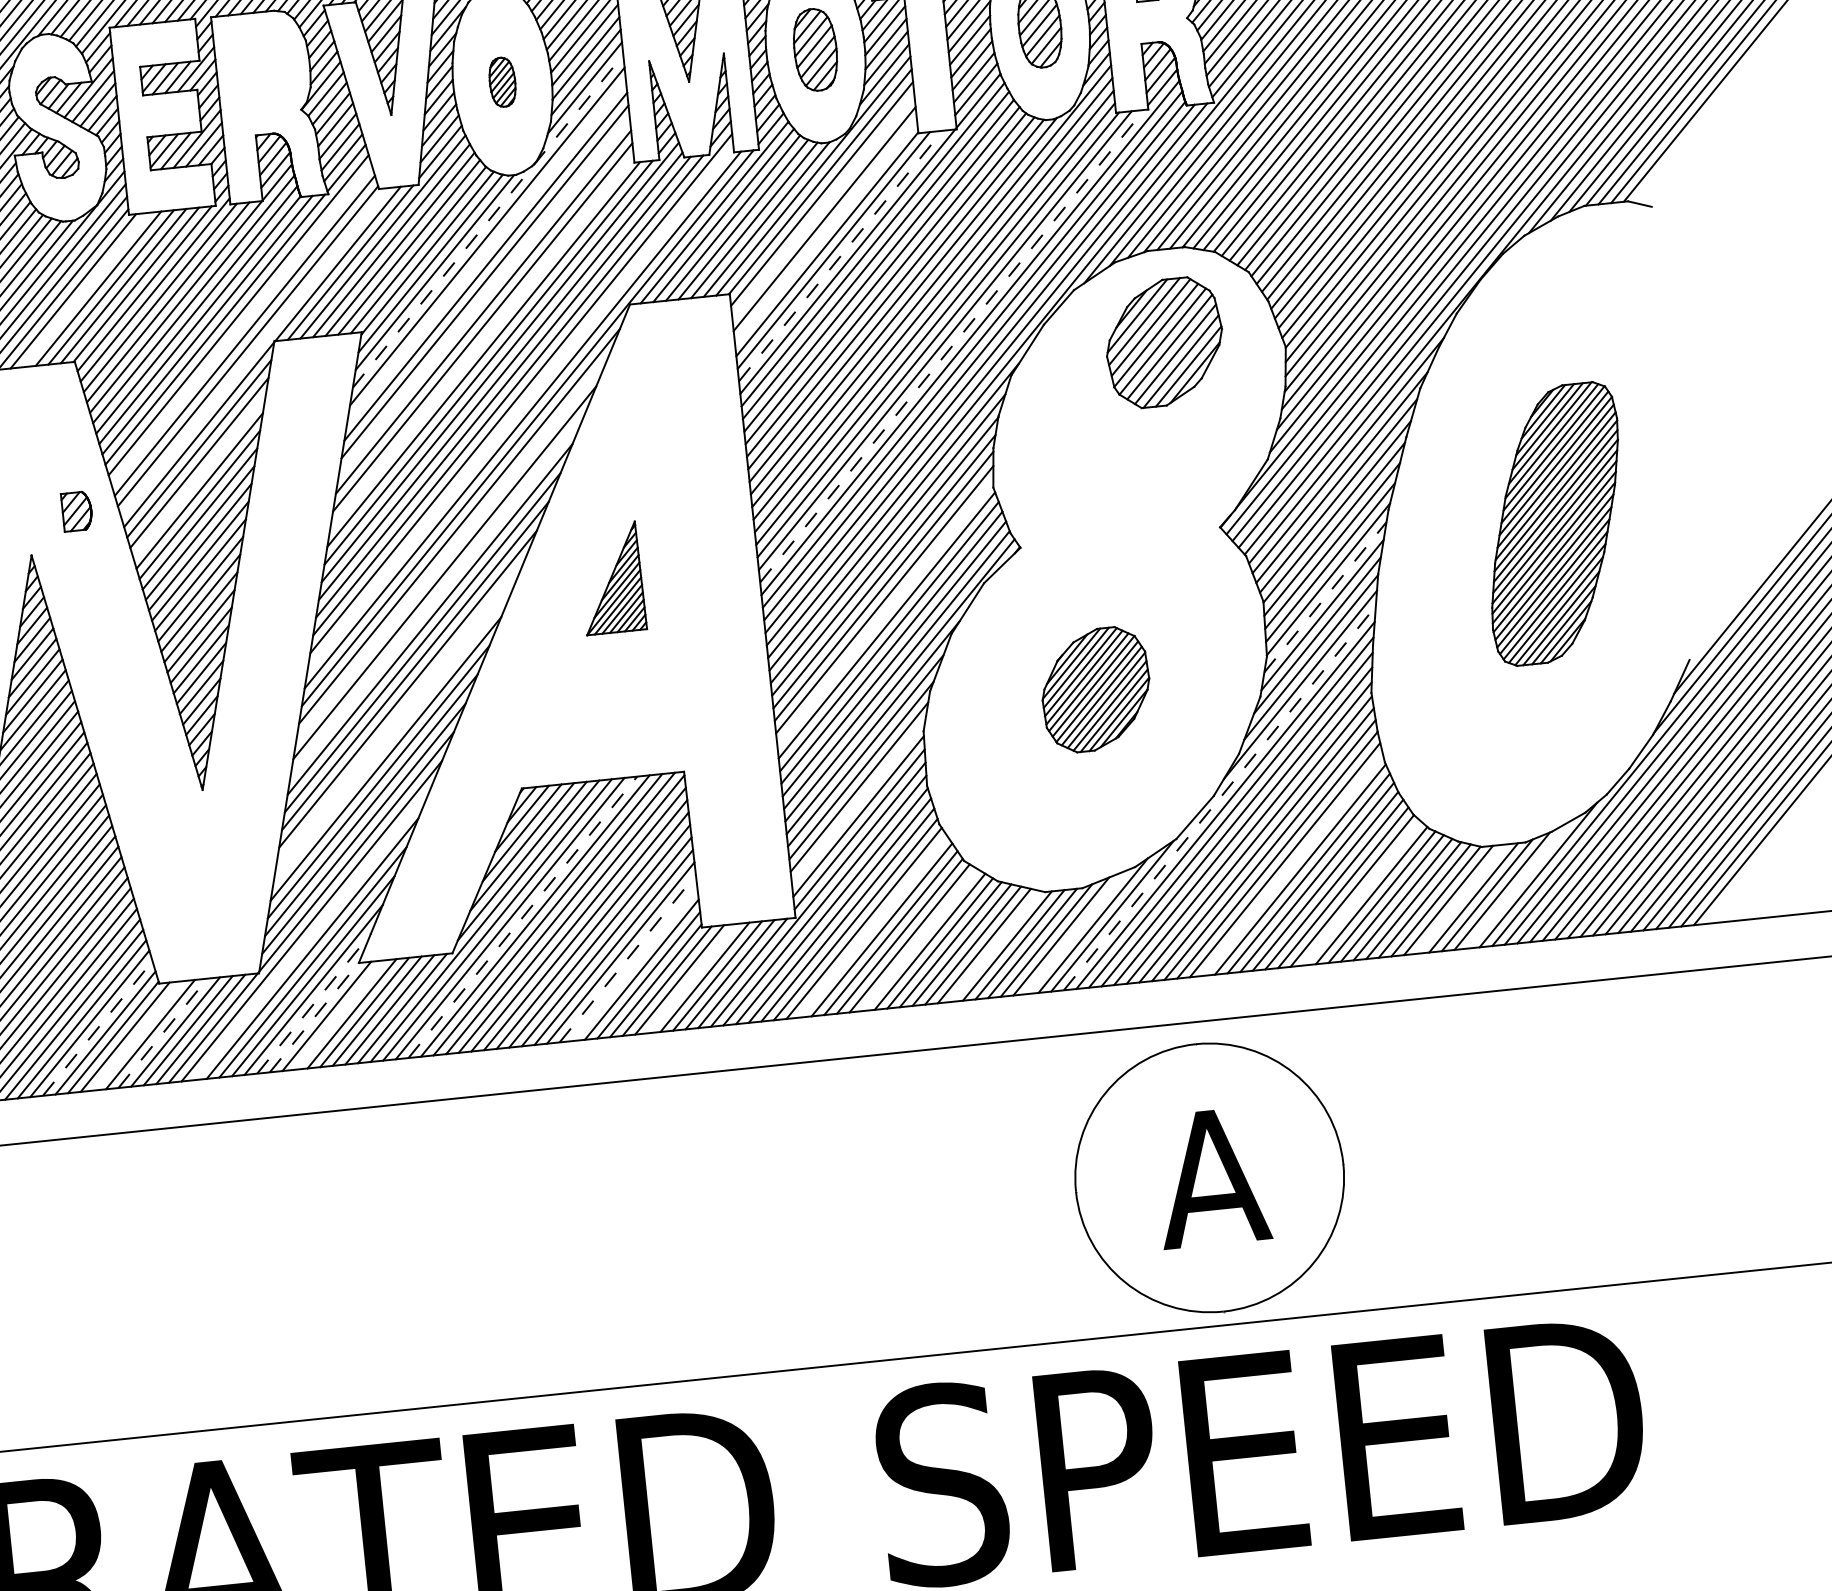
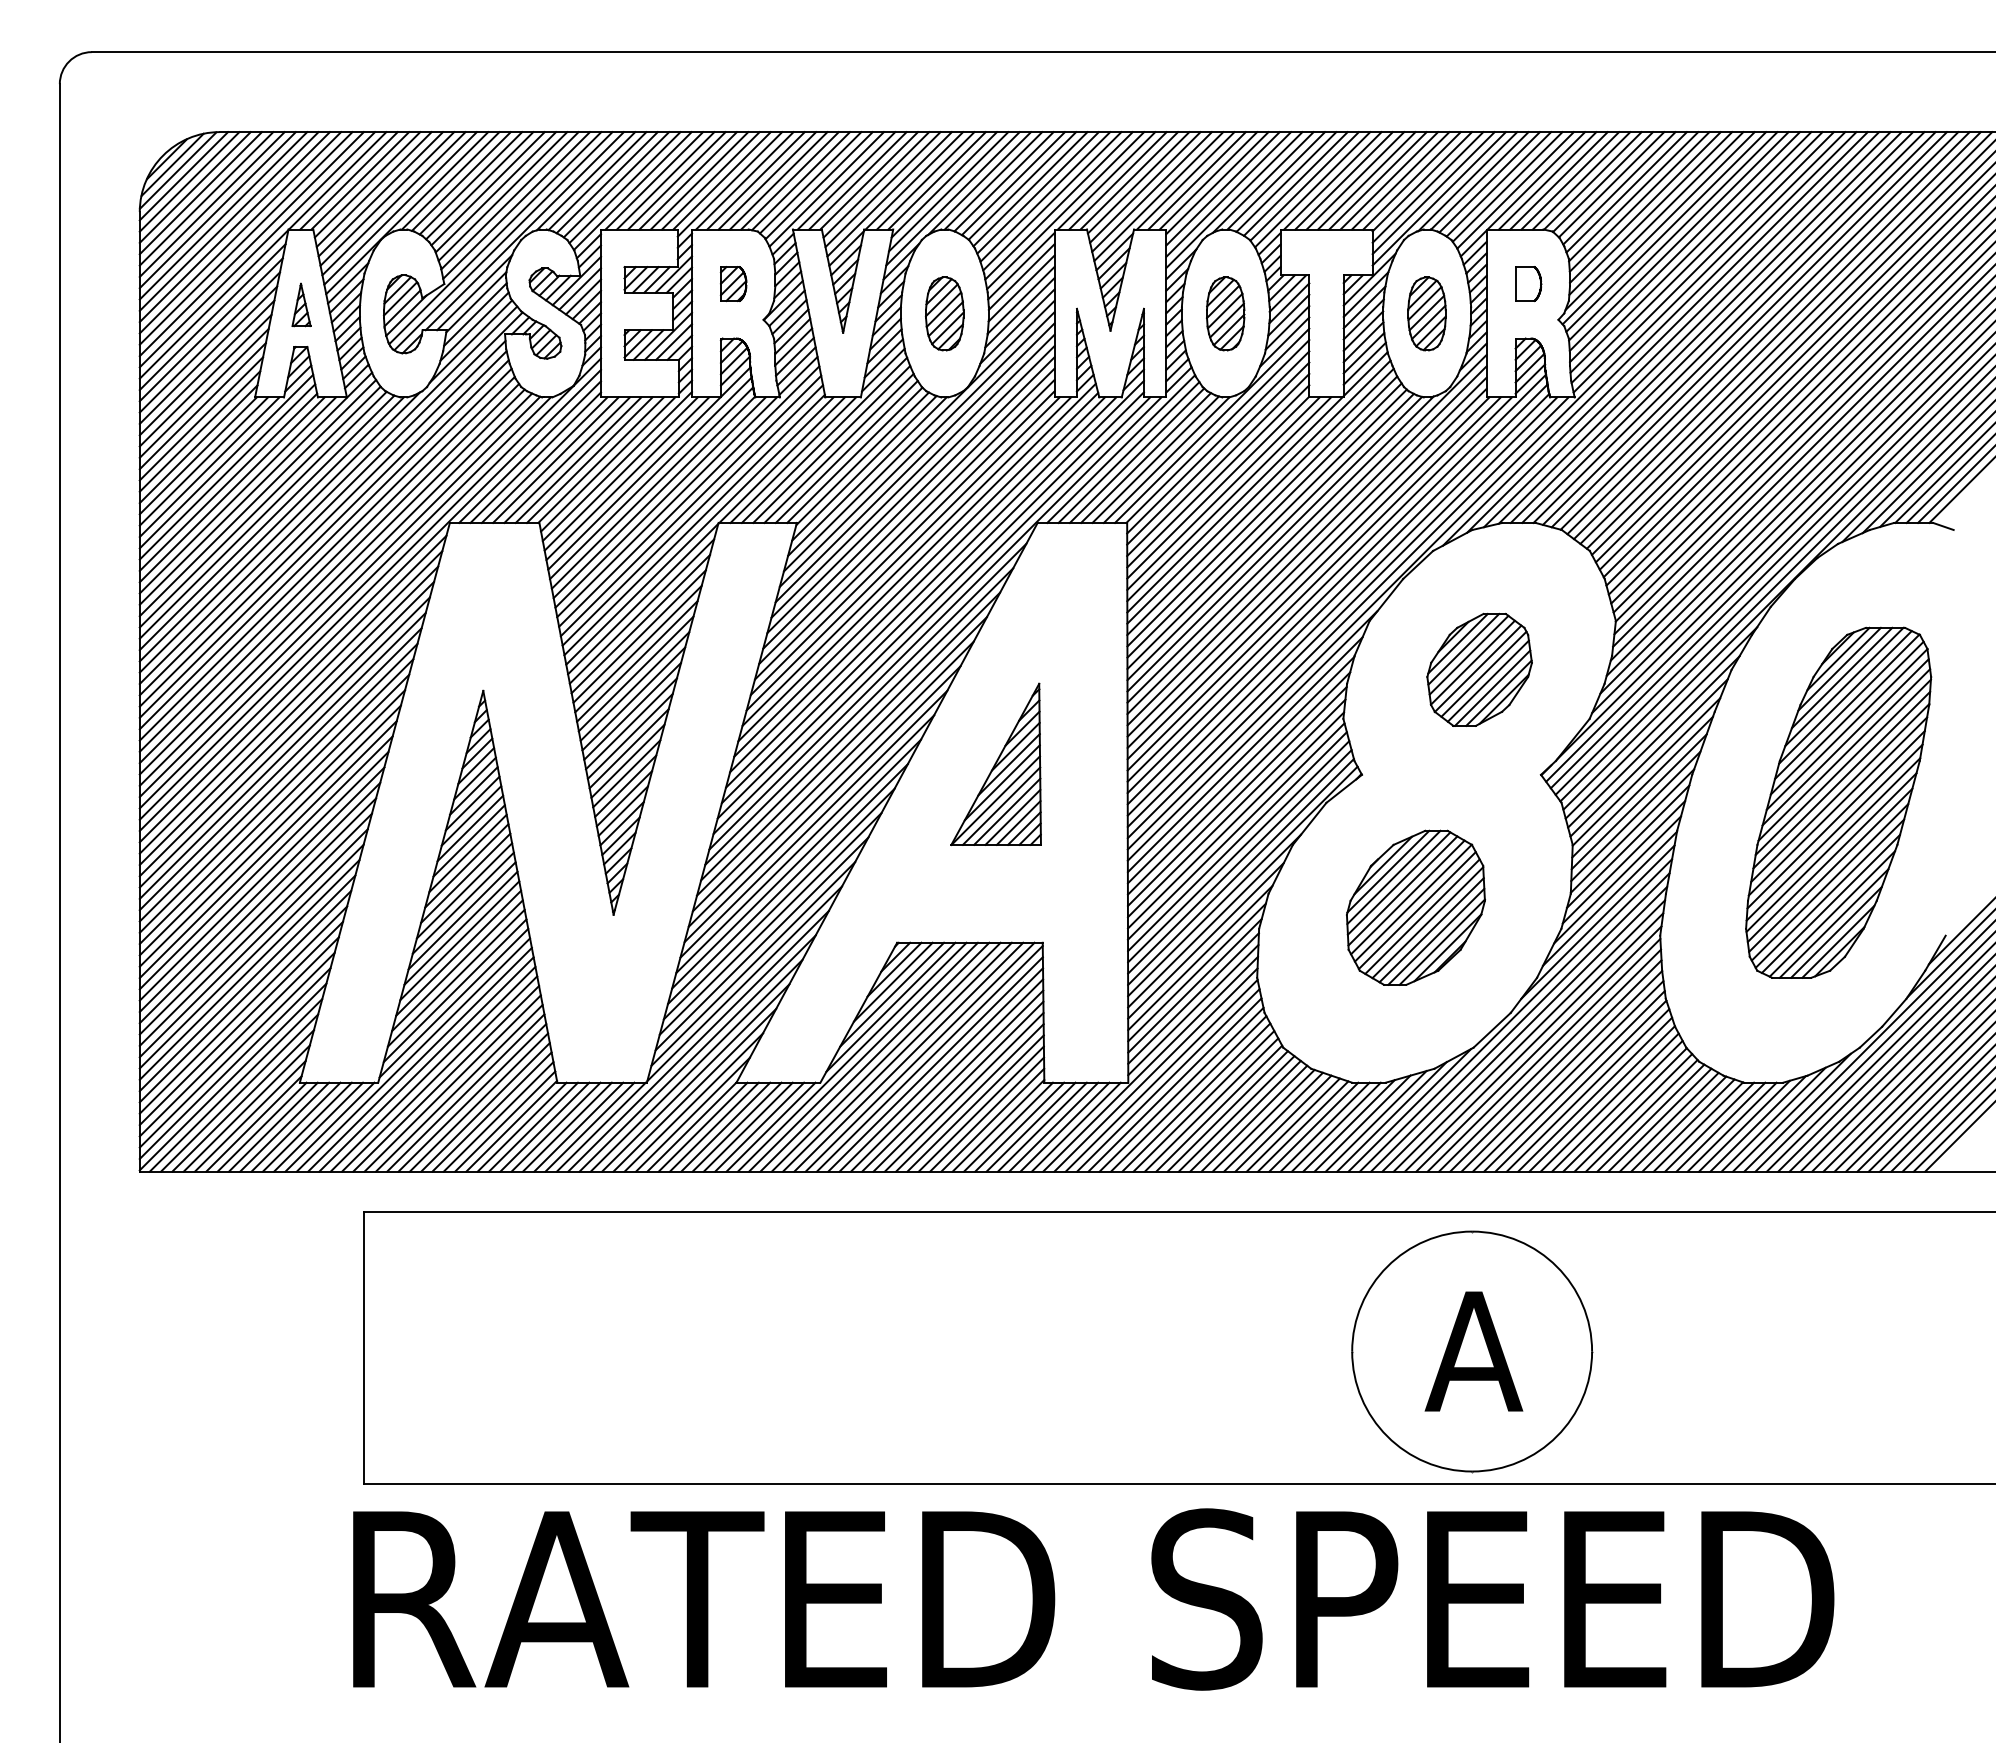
part: (502, 81) -> (944, 313), size x1.67
line: (823, 206) -> (1218, 453), added
line: (488, 220) -> (919, 435), dashed -> solid
line: (826, 231) -> (1218, 476), added
line: (485, 251) -> (914, 462), added
line: (841, 255) -> (1229, 498), dashed -> solid
line: (85, 289) -> (555, 459), added
line: (483, 296) -> (908, 502), added
line: (241, 325) -> (690, 505), added
line: (481, 342) -> (902, 543), added
part: (1164, 342) -> (1479, 669), moved
line: (951, 346) -> (1319, 589), dashed -> solid
line: (254, 351) -> (699, 530), added
line: (520, 408) -> (930, 605), added
line: (199, 476) -> (639, 636), added
part: (76, 512) -> (733, 284), moved
part: (1554, 523) -> (1838, 802), size x1.43
line: (452, 549) -> (857, 724), added
part: (610, 578) -> (995, 764), size x1.67
line: (437, 596) -> (839, 764), added
line: (1325, 597) -> (1628, 846), dashed -> solid
line: (884, 613) -> (1235, 820), added
part: (1095, 689) -> (1415, 907), size x1.43
line: (400, 711) -> (796, 863), added
line: (392, 736) -> (787, 884), added
line: (1219, 798) -> (1515, 1015), dashed -> solid
line: (858, 801) -> (1194, 985), added
line: (1292, 865) -> (1574, 1081), added
line: (1518, 884) -> (1773, 1119), added
line: (1362, 892) -> (1633, 1112), added
line: (1460, 898) -> (1720, 1126), added
line: (523, 917) -> (886, 1057), dashed -> solid
line: (873, 926) -> (1196, 1097), added
line: (1075, 932) -> (1375, 1121), added
line: (312, 934) -> (697, 1053), added
line: (919, 939) -> (1236, 1113), added
line: (995, 946) -> (1303, 1126), added
line: (628, 958) -> (976, 1103), dashed -> solid
line: (633, 963) -> (980, 1108), added
line: (691, 977) -> (1030, 1126), added
line: (313, 1003) -> (692, 1114), dashed -> solid
line: (338, 1014) -> (713, 1126), added
line: (314, 1016) -> (692, 1126), dashed -> solid
line: (97, 1028) -> (498, 1116), dashed -> solid
line: (163, 1033) -> (556, 1127), dashed -> solid
line: (137, 1035) -> (533, 1126), added

